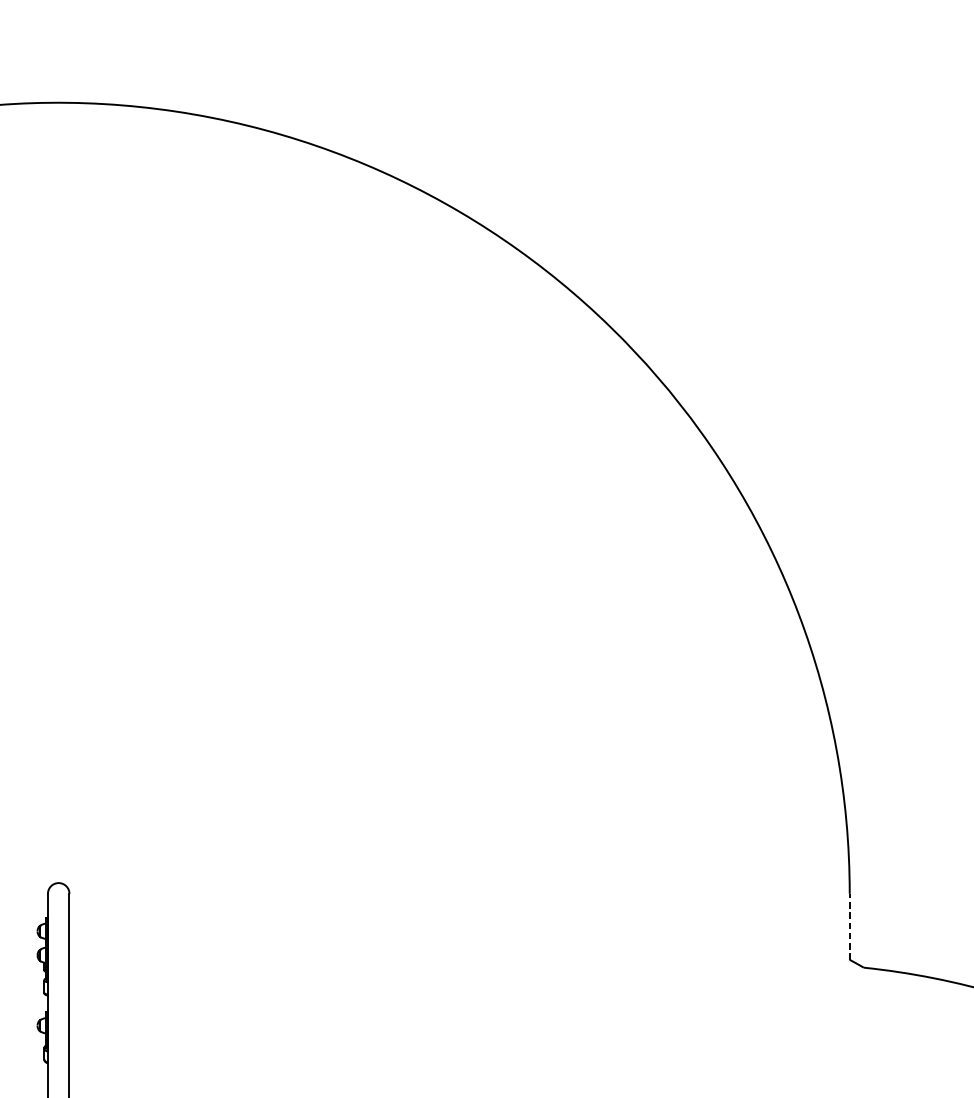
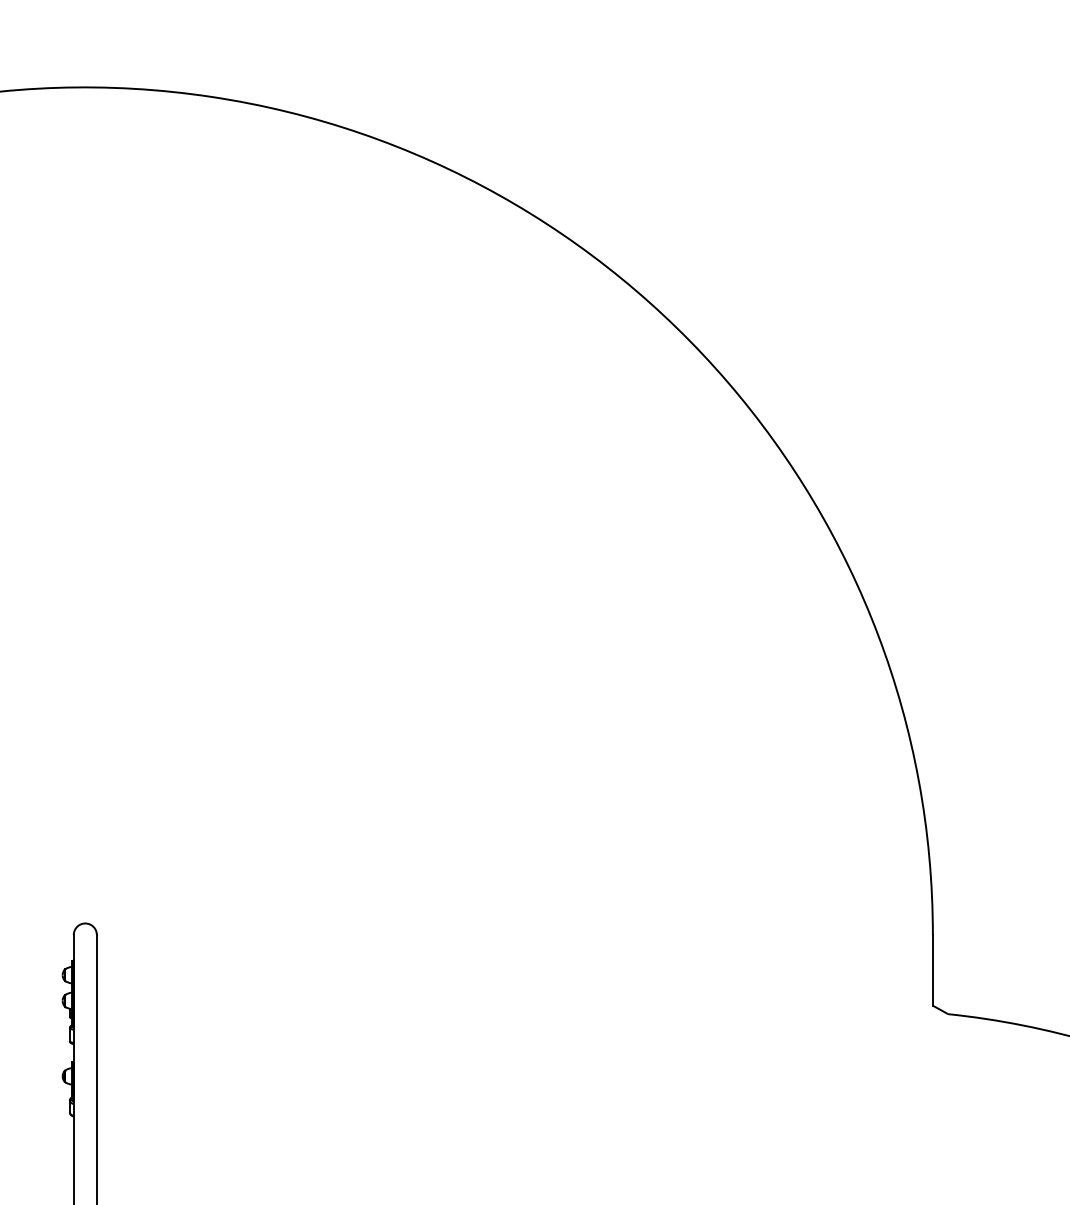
line: (849, 926) -> (932, 969), dashed -> solid

